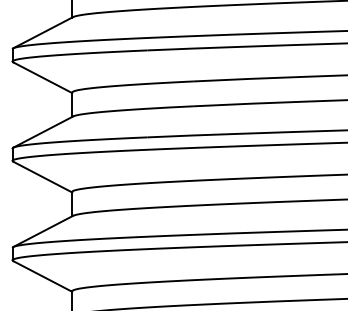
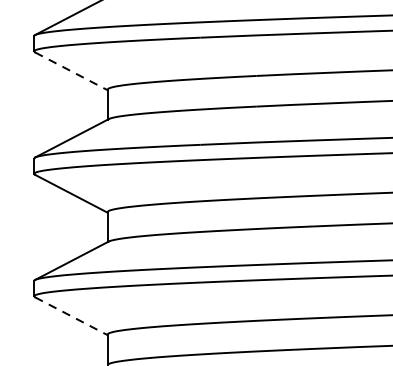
line: (43, 77) -> (72, 71), solid -> dashed
line: (43, 276) -> (72, 316), solid -> dashed

